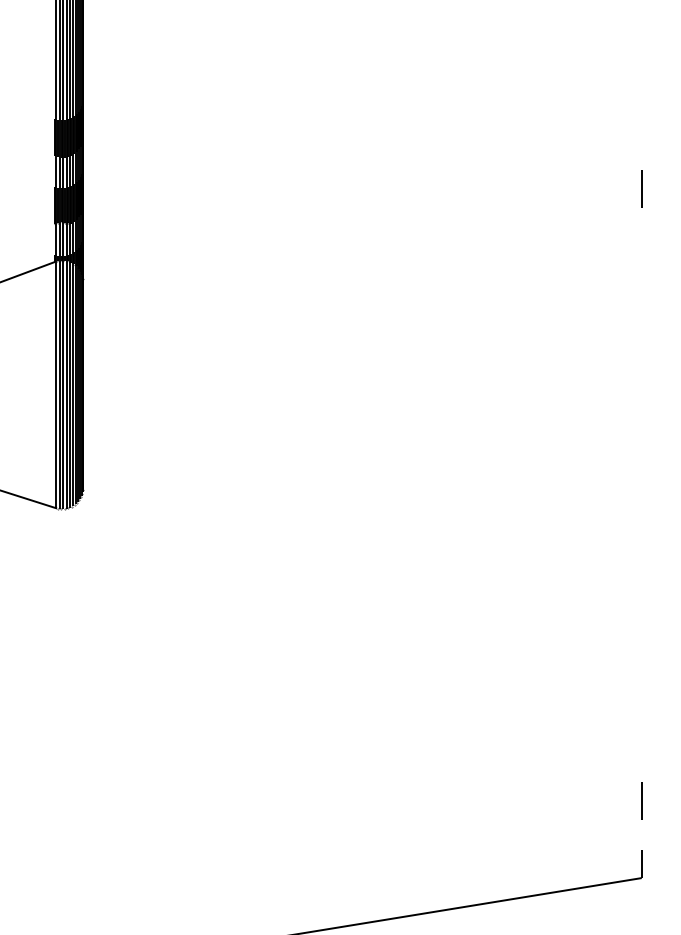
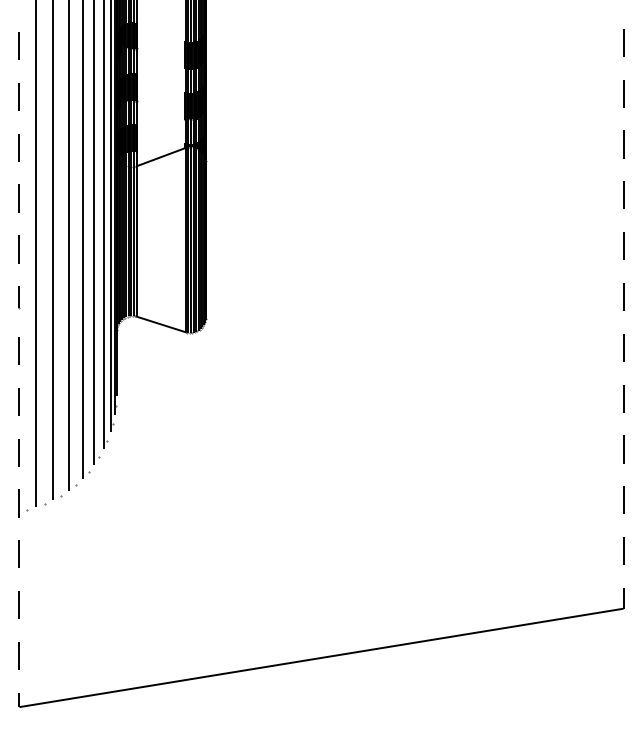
line: (641, 120) -> (623, 42), added
line: (641, 256) -> (623, 144), added
line: (641, 325) -> (623, 195), added
line: (641, 393) -> (623, 246), added
line: (641, 460) -> (623, 296), added
line: (641, 528) -> (623, 347), added
line: (641, 596) -> (623, 398), added
line: (641, 665) -> (623, 449), added
line: (641, 733) -> (623, 500), added

